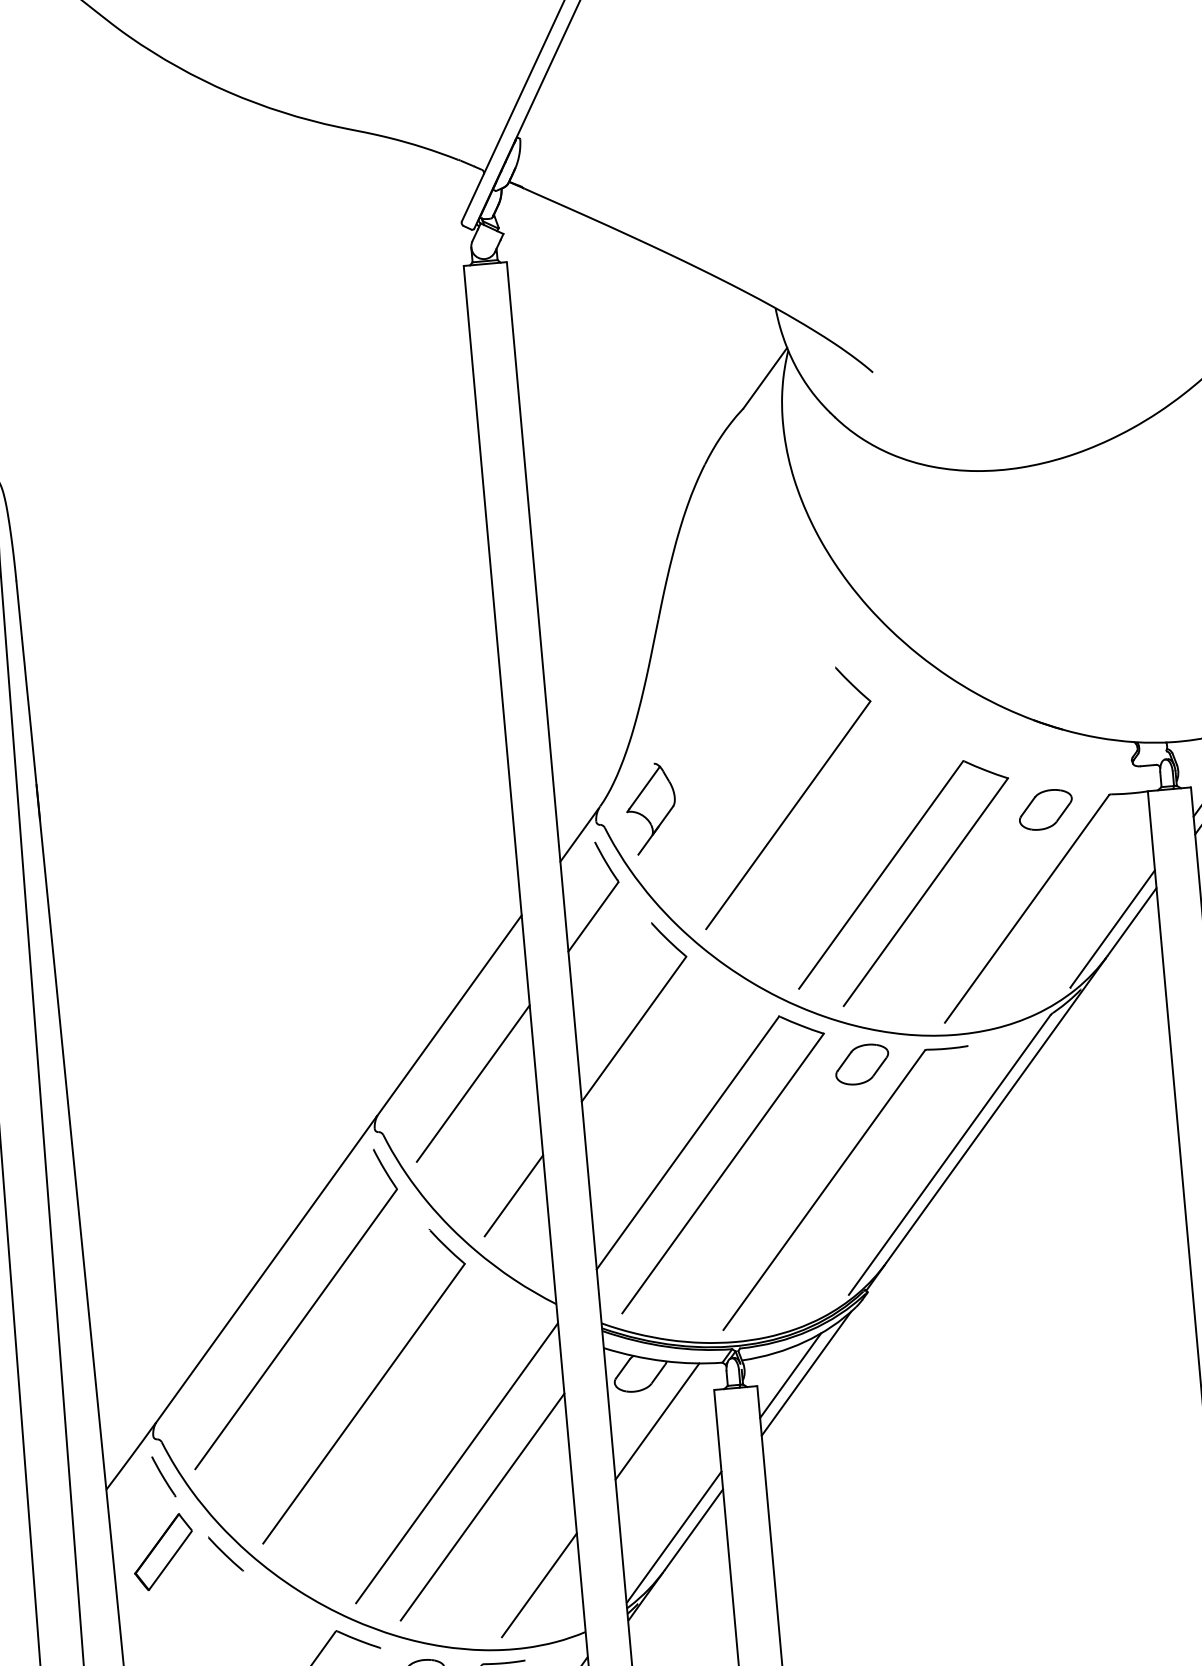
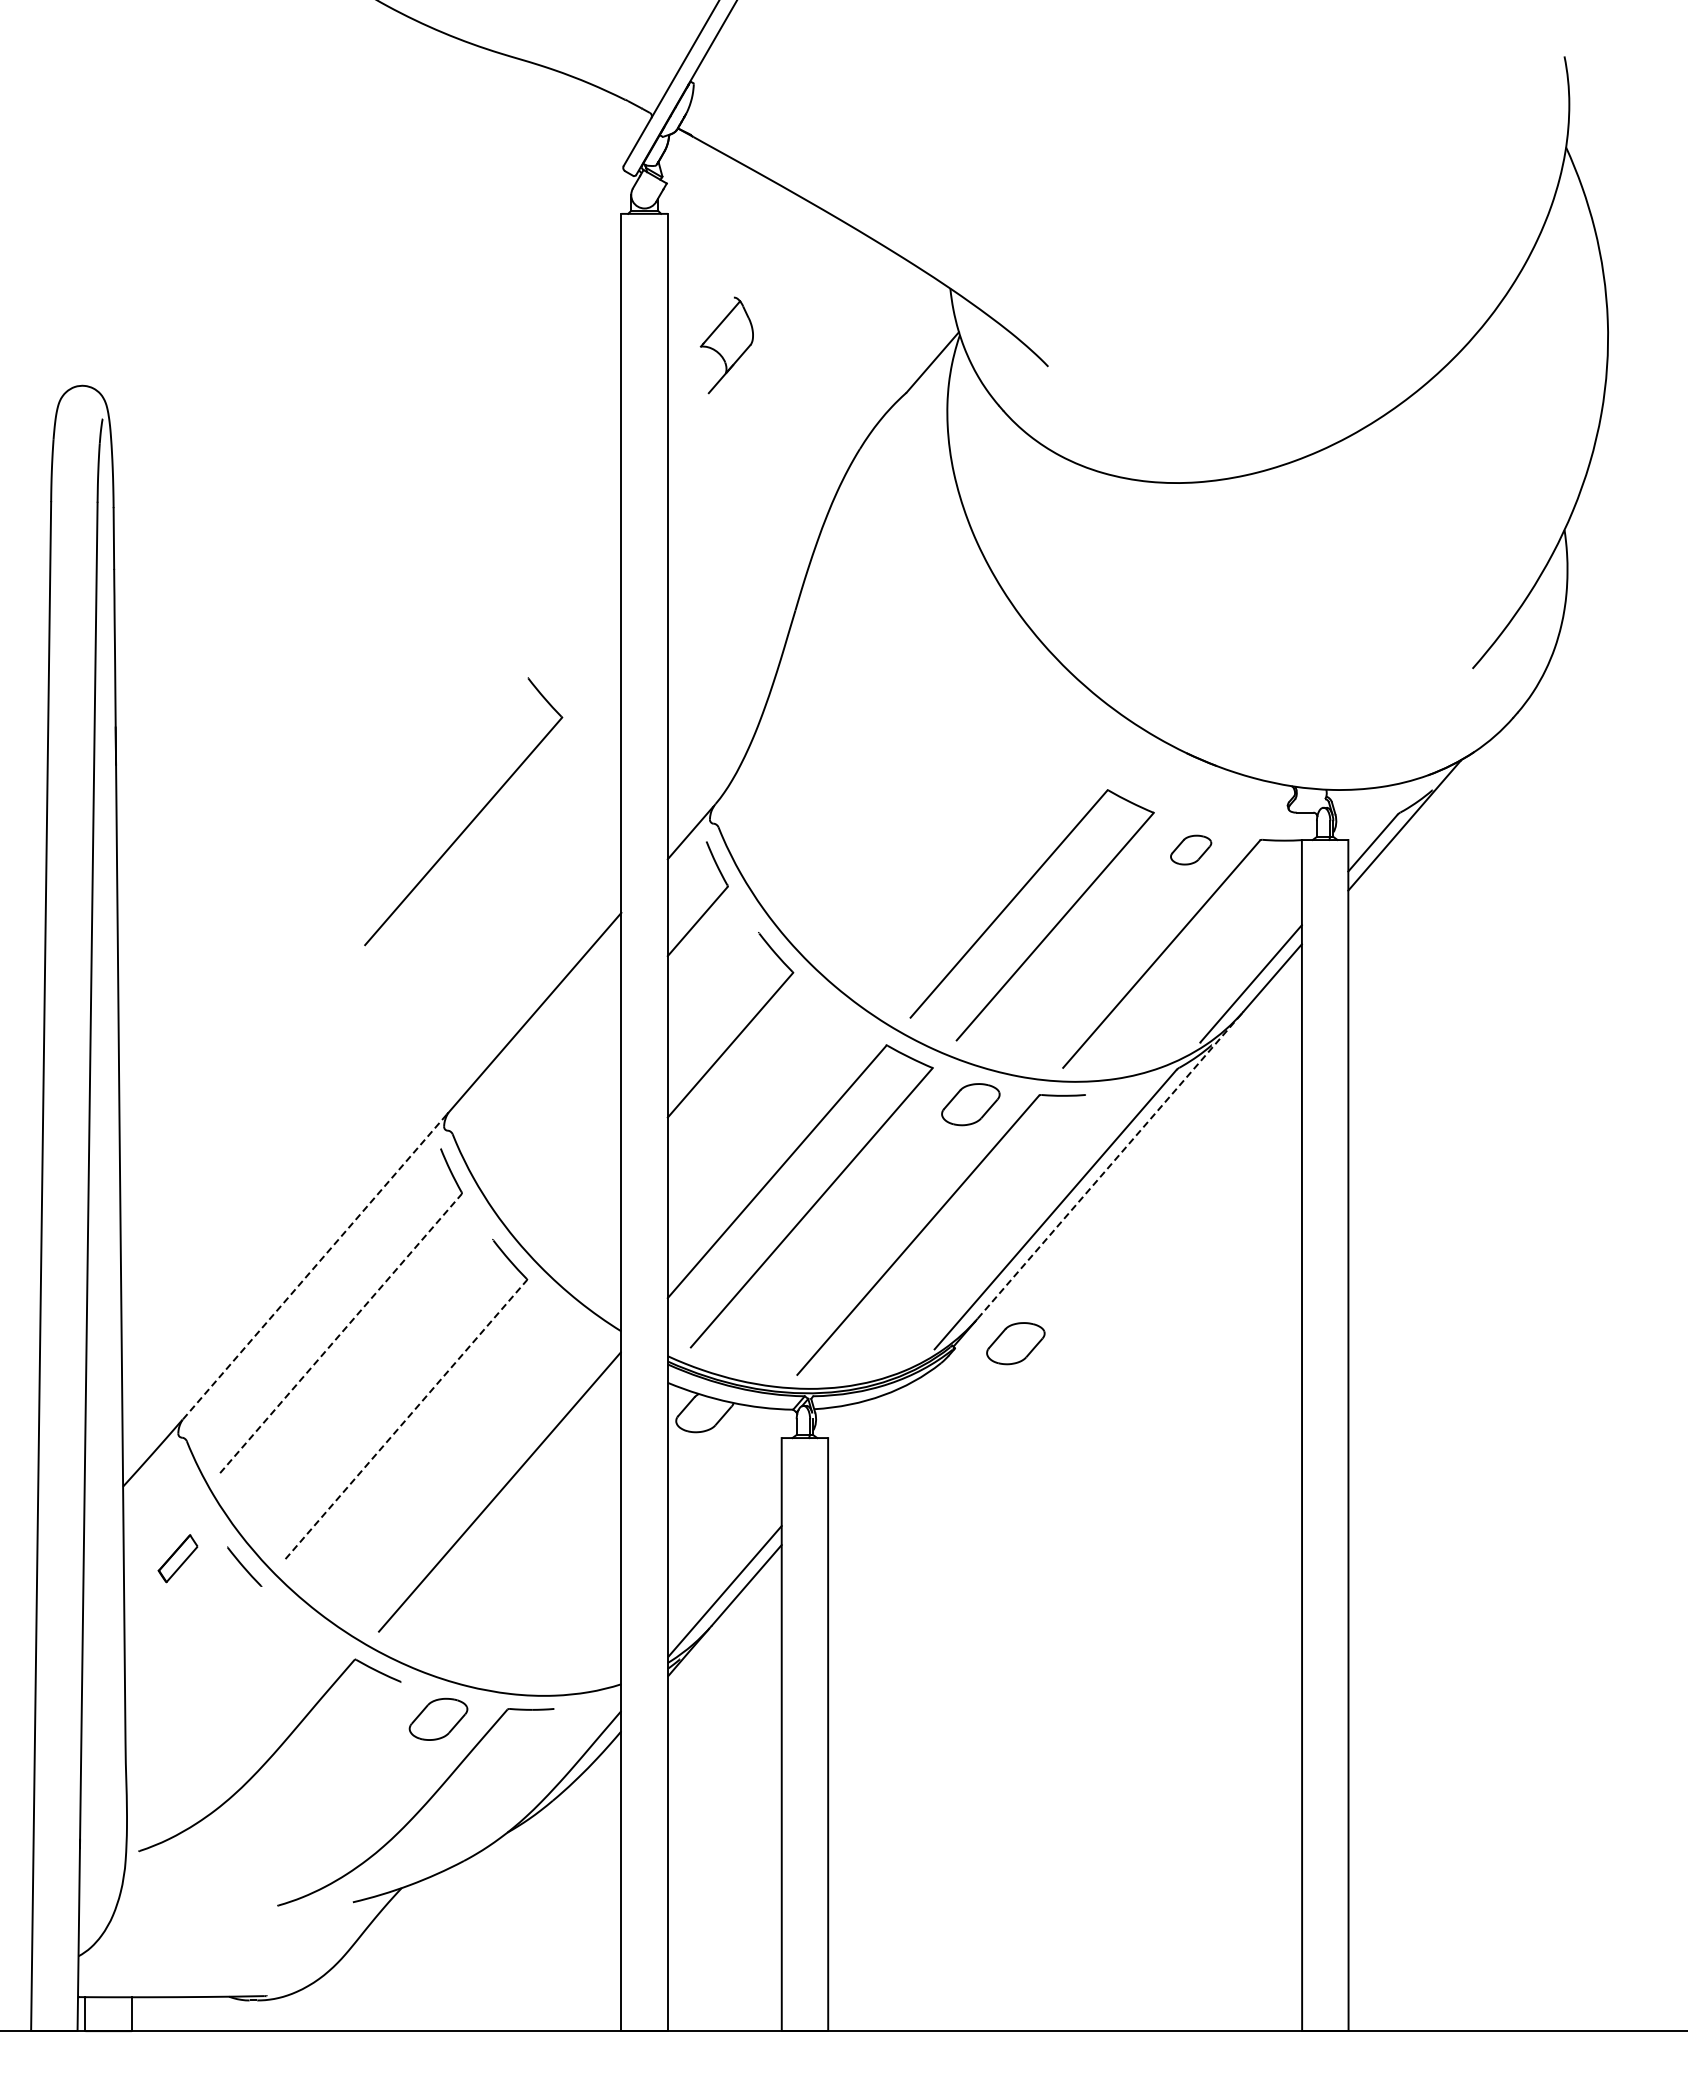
part: (795, 803) -> (472, 819), moved
part: (650, 808) -> (726, 345), moved
part: (1045, 809) -> (1190, 849), size x0.7
line: (473, 1083) -> (553, 1087), removed
line: (996, 1111) -> (1109, 1167), solid -> dashed
line: (514, 1195) -> (586, 1211), removed
line: (266, 1270) -> (314, 1267), solid -> dashed
part: (923, 1282) -> (1015, 1343), added
line: (296, 1329) -> (341, 1333), solid -> dashed
line: (806, 1373) -> (881, 1429), removed
line: (790, 1375) -> (864, 1429), removed
line: (364, 1403) -> (406, 1419), solid -> dashed
line: (656, 1421) -> (717, 1466), removed
line: (163, 1476) -> (185, 1478), removed
line: (482, 1506) -> (523, 1540), removed
part: (162, 1551) -> (177, 1558), size x0.6
line: (539, 1584) -> (576, 1629), removed

